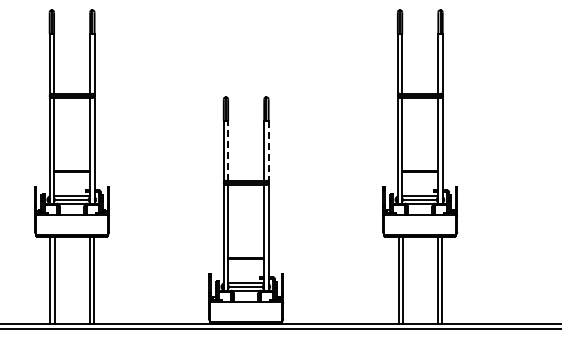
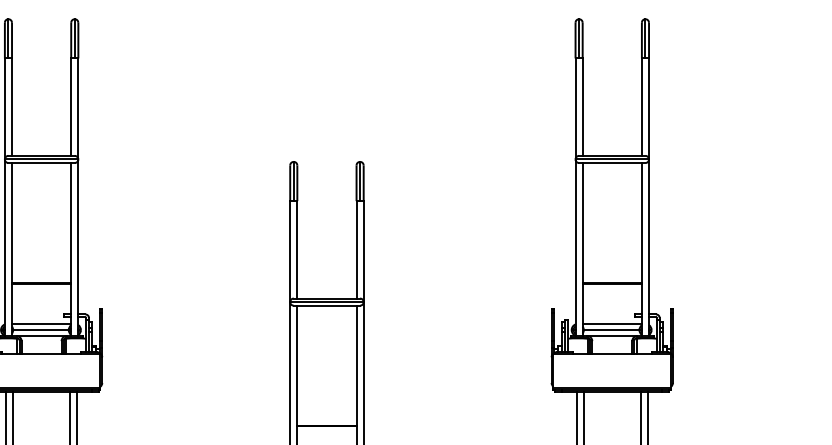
line: (228, 150) -> (297, 249), dashed -> solid
line: (268, 152) -> (363, 252), dashed -> solid

